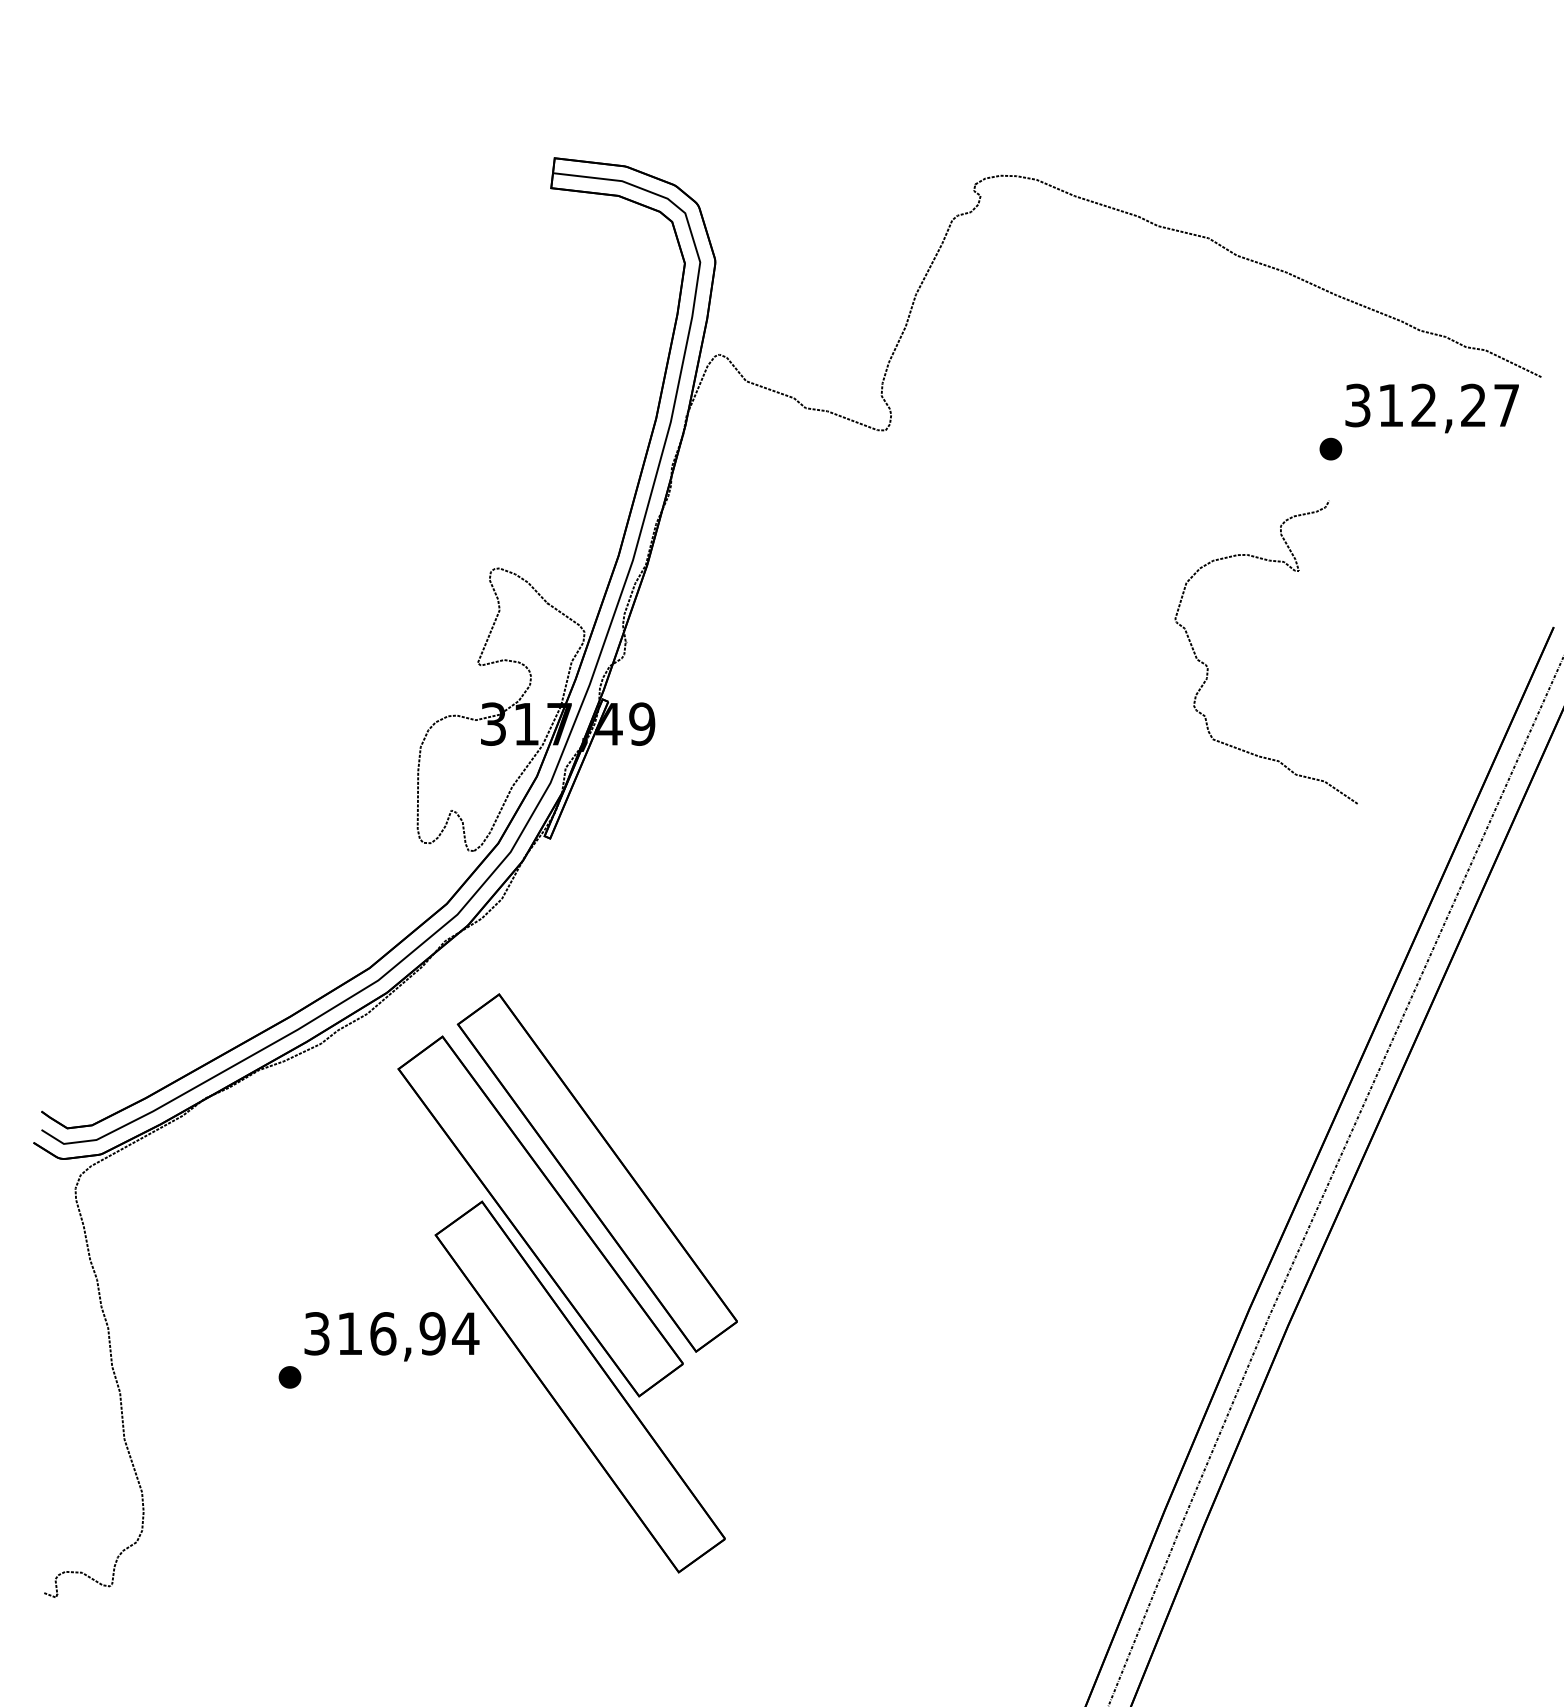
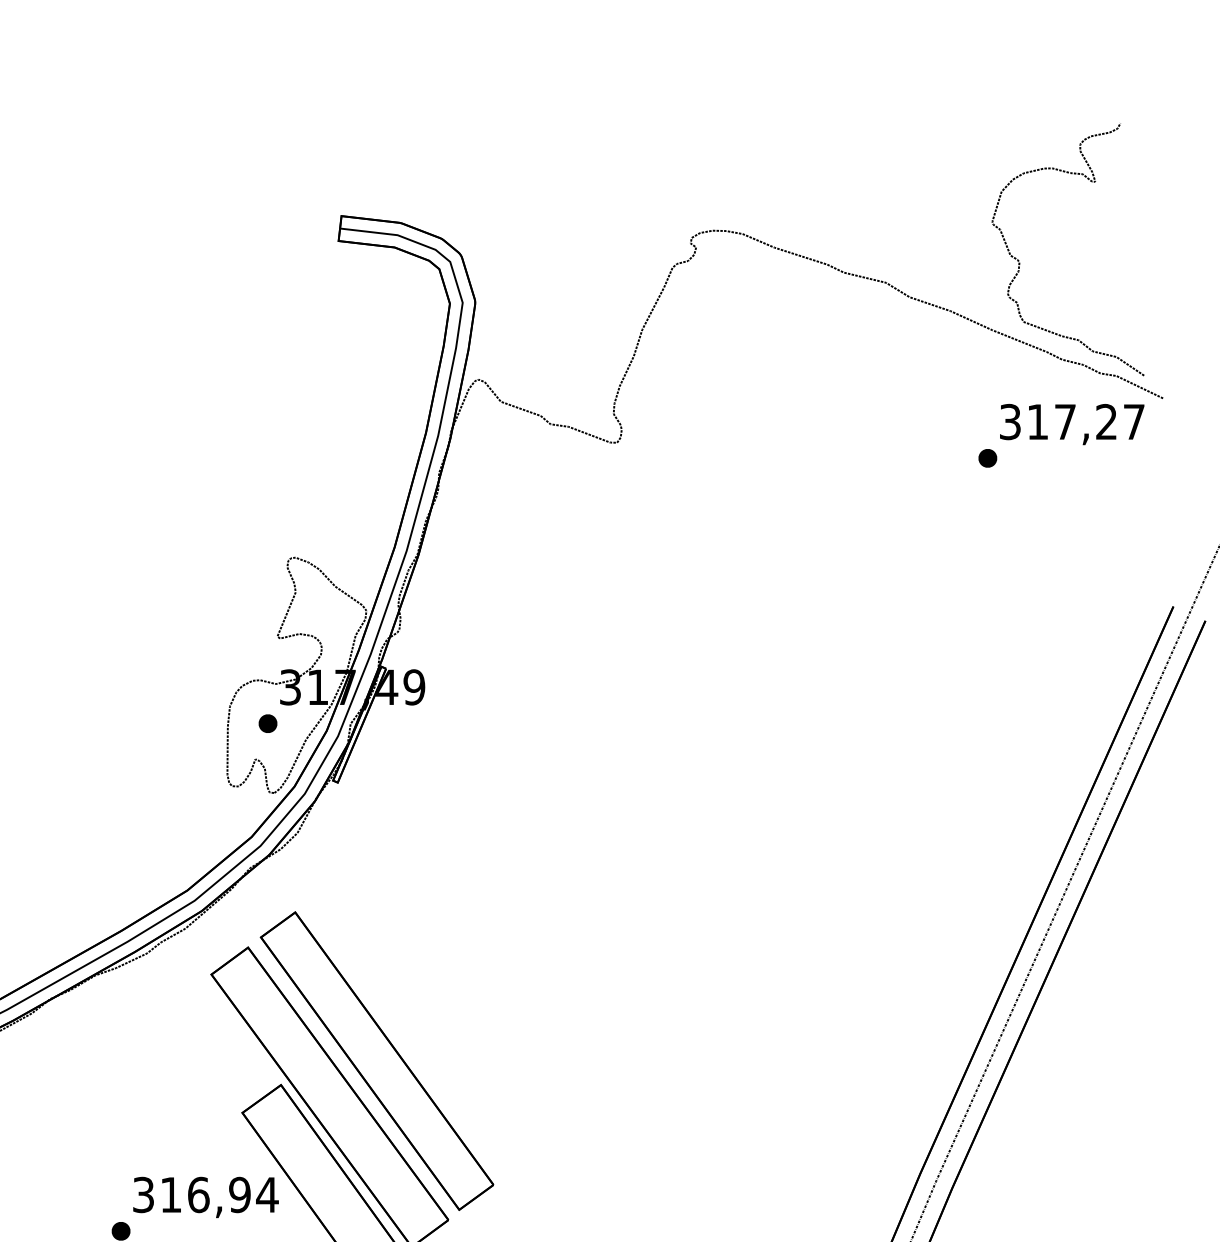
text: (1423, 404) -> (1064, 421), 312,27 -> 317,27
curve: (1208, 668) -> (1019, 262), moved
part: (466, 767) -> (268, 723), added

